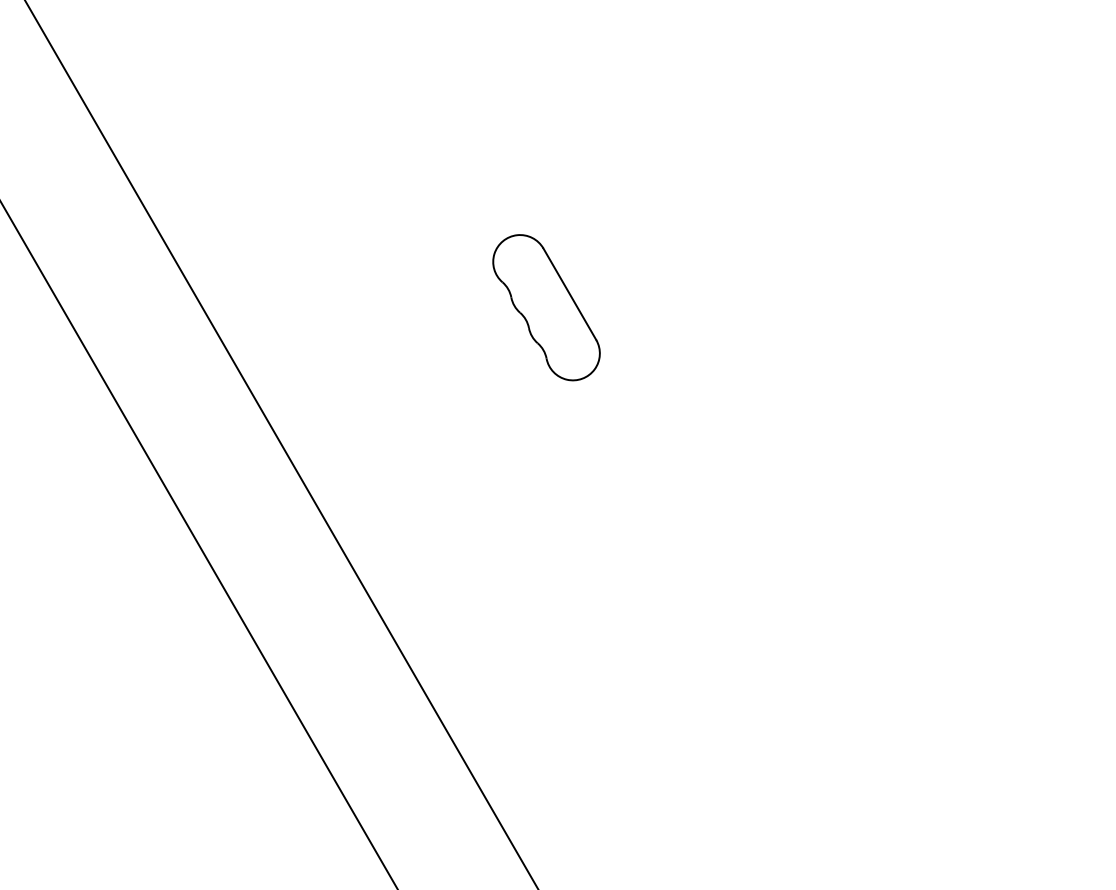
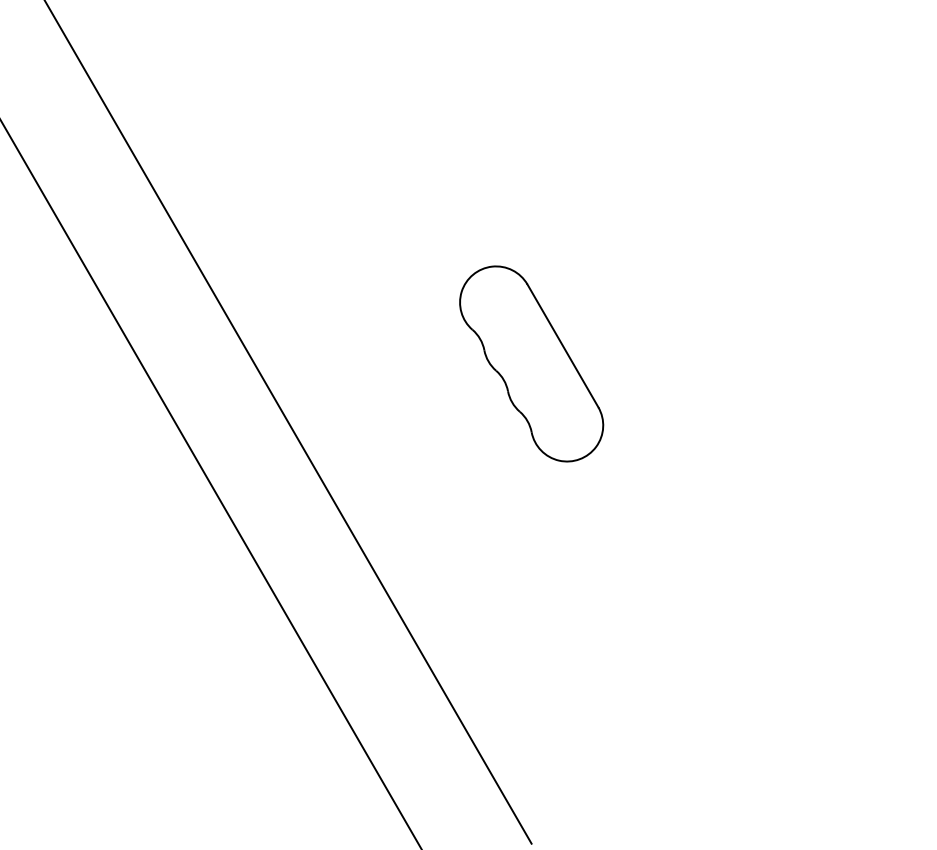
part: (546, 307) -> (531, 363), size x1.67

